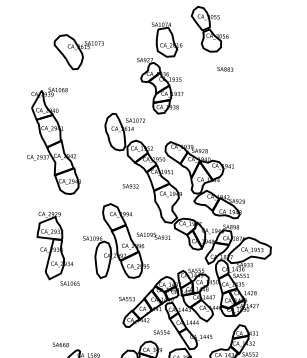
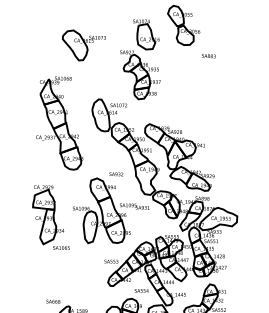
part: (78, 52) -> (83, 45), moved
text: (225, 68) -> (208, 55), moved
part: (53, 140) -> (59, 122), moved
text: (130, 186) -> (116, 174), moved

